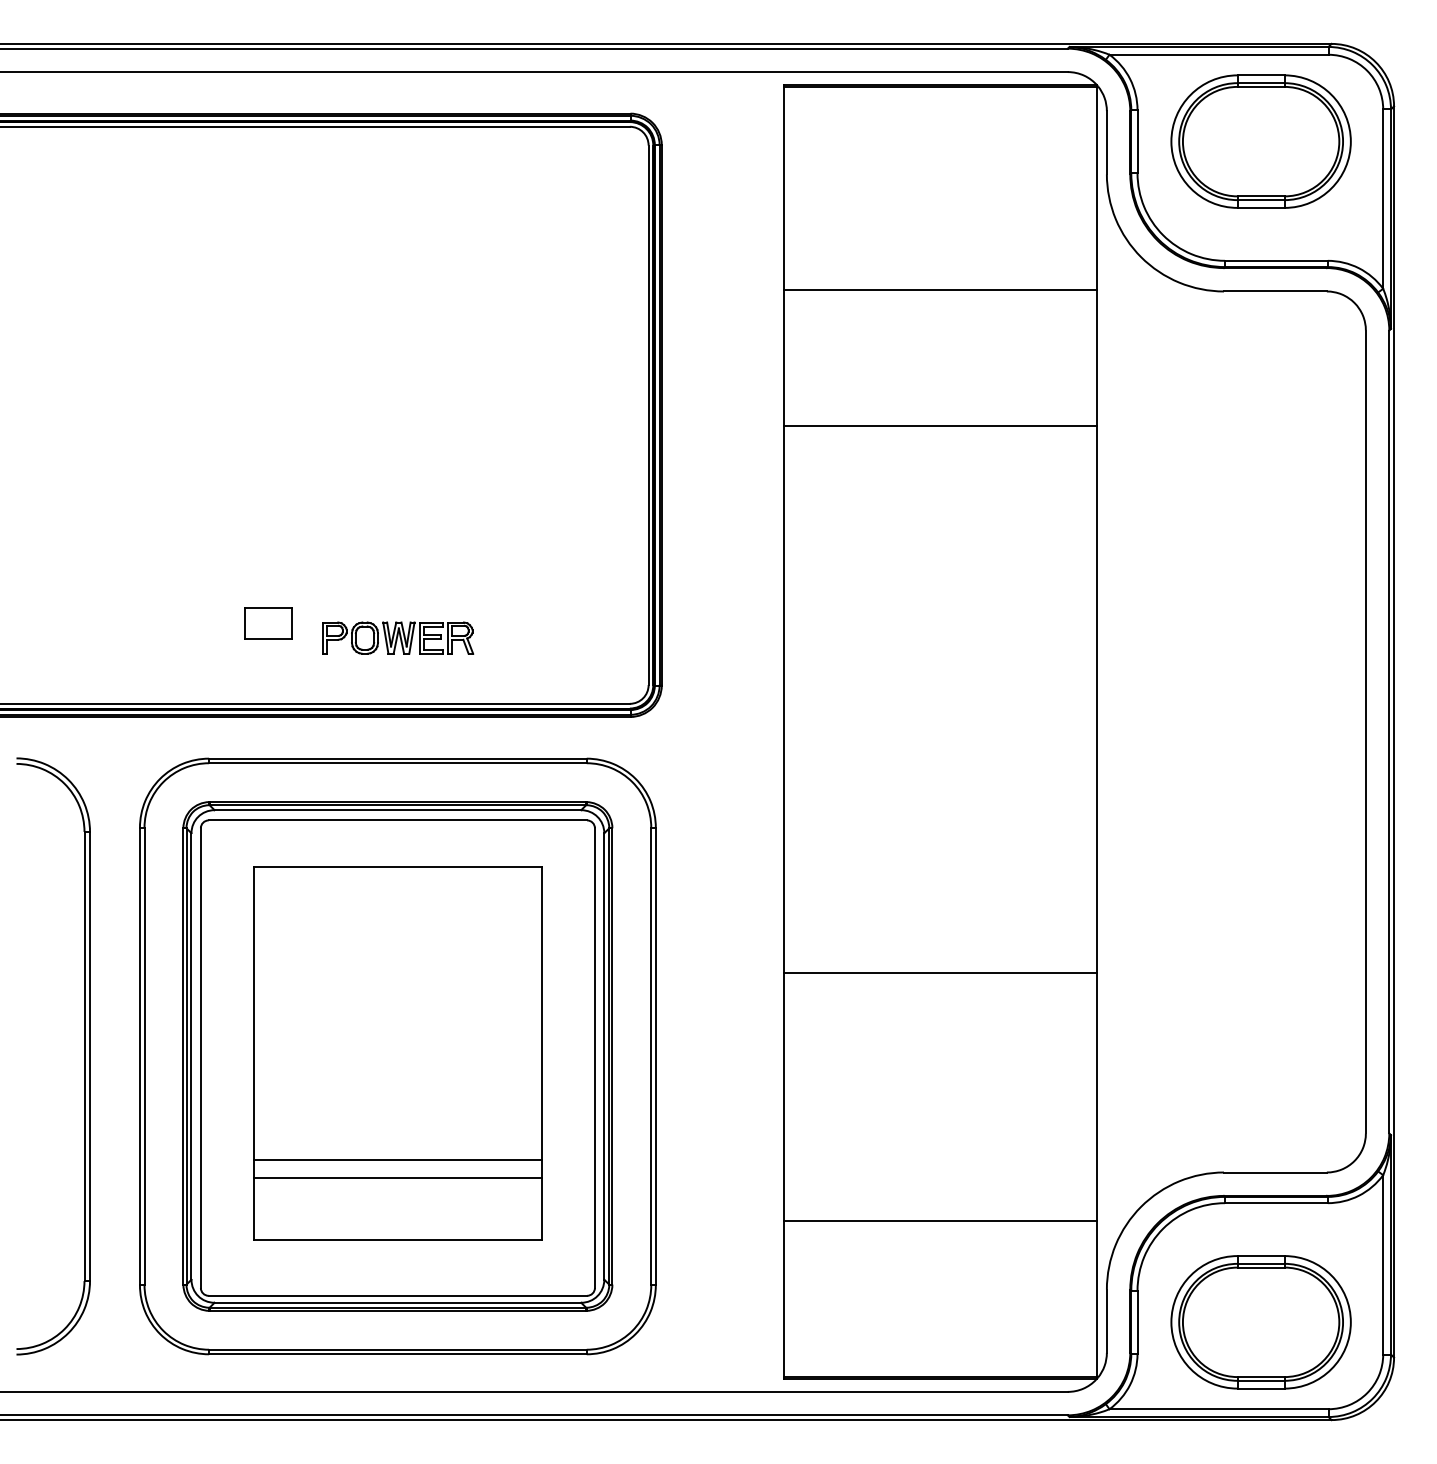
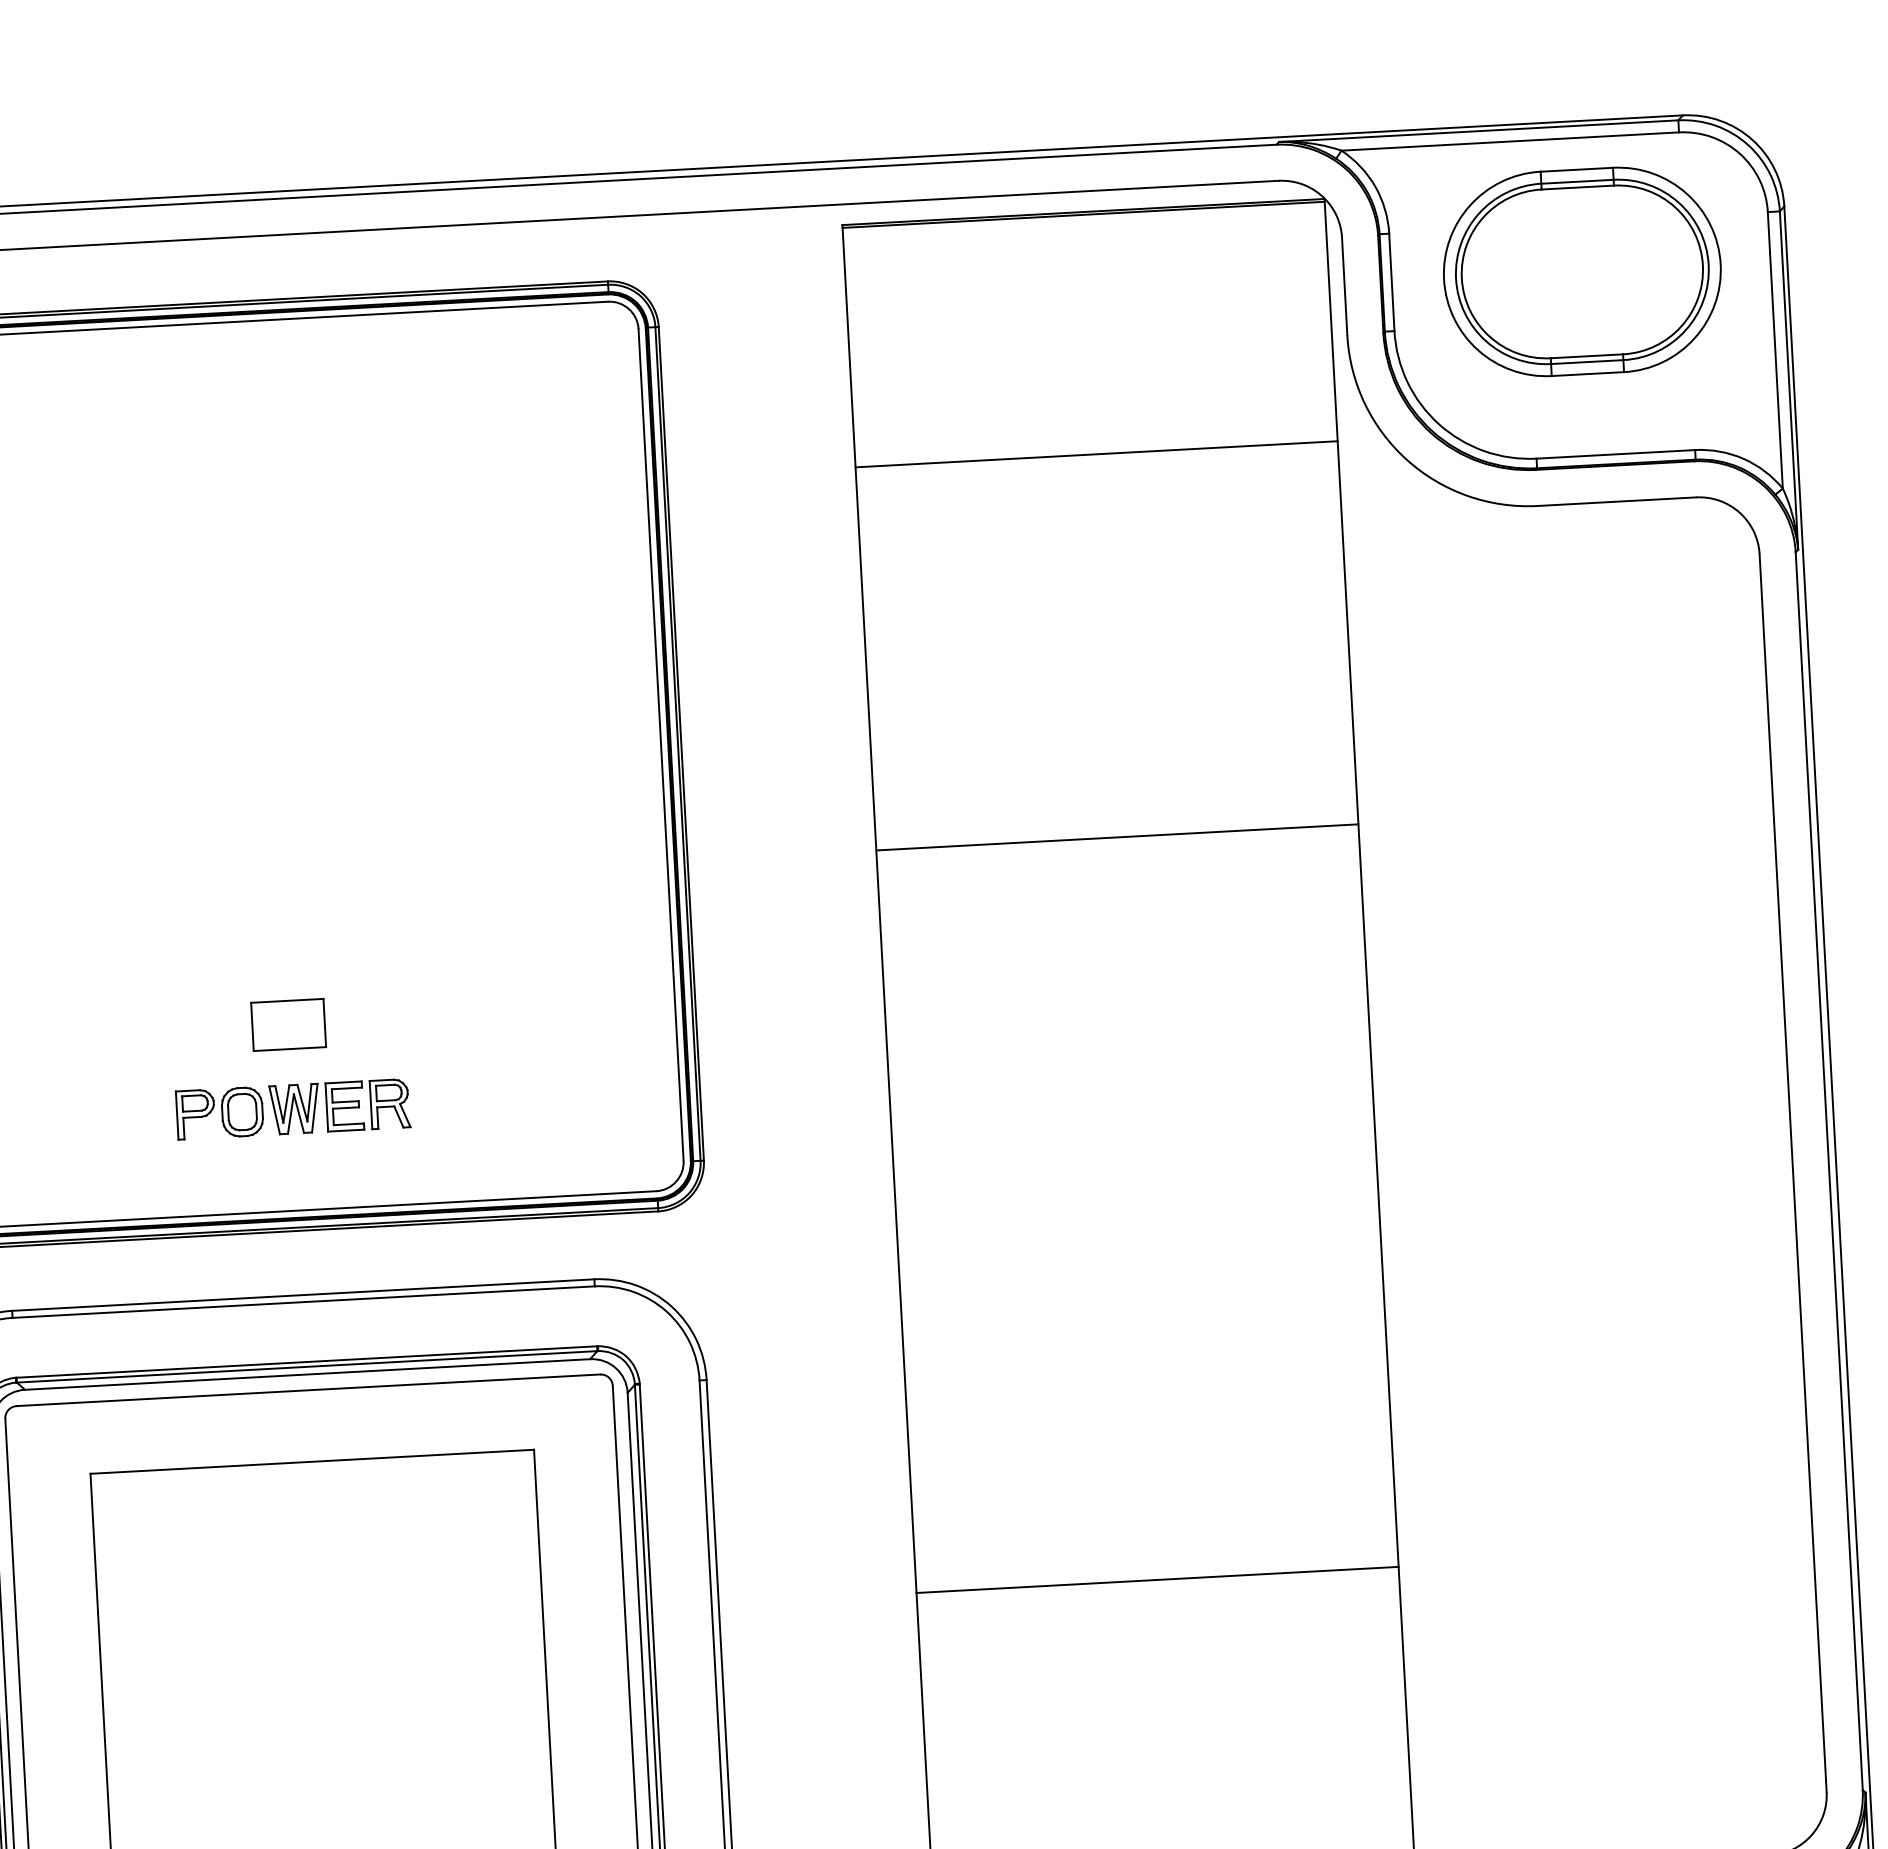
line: (940, 289) -> (1096, 454), moved
line: (940, 426) -> (1117, 837), moved
part: (268, 623) -> (288, 1025), moved

